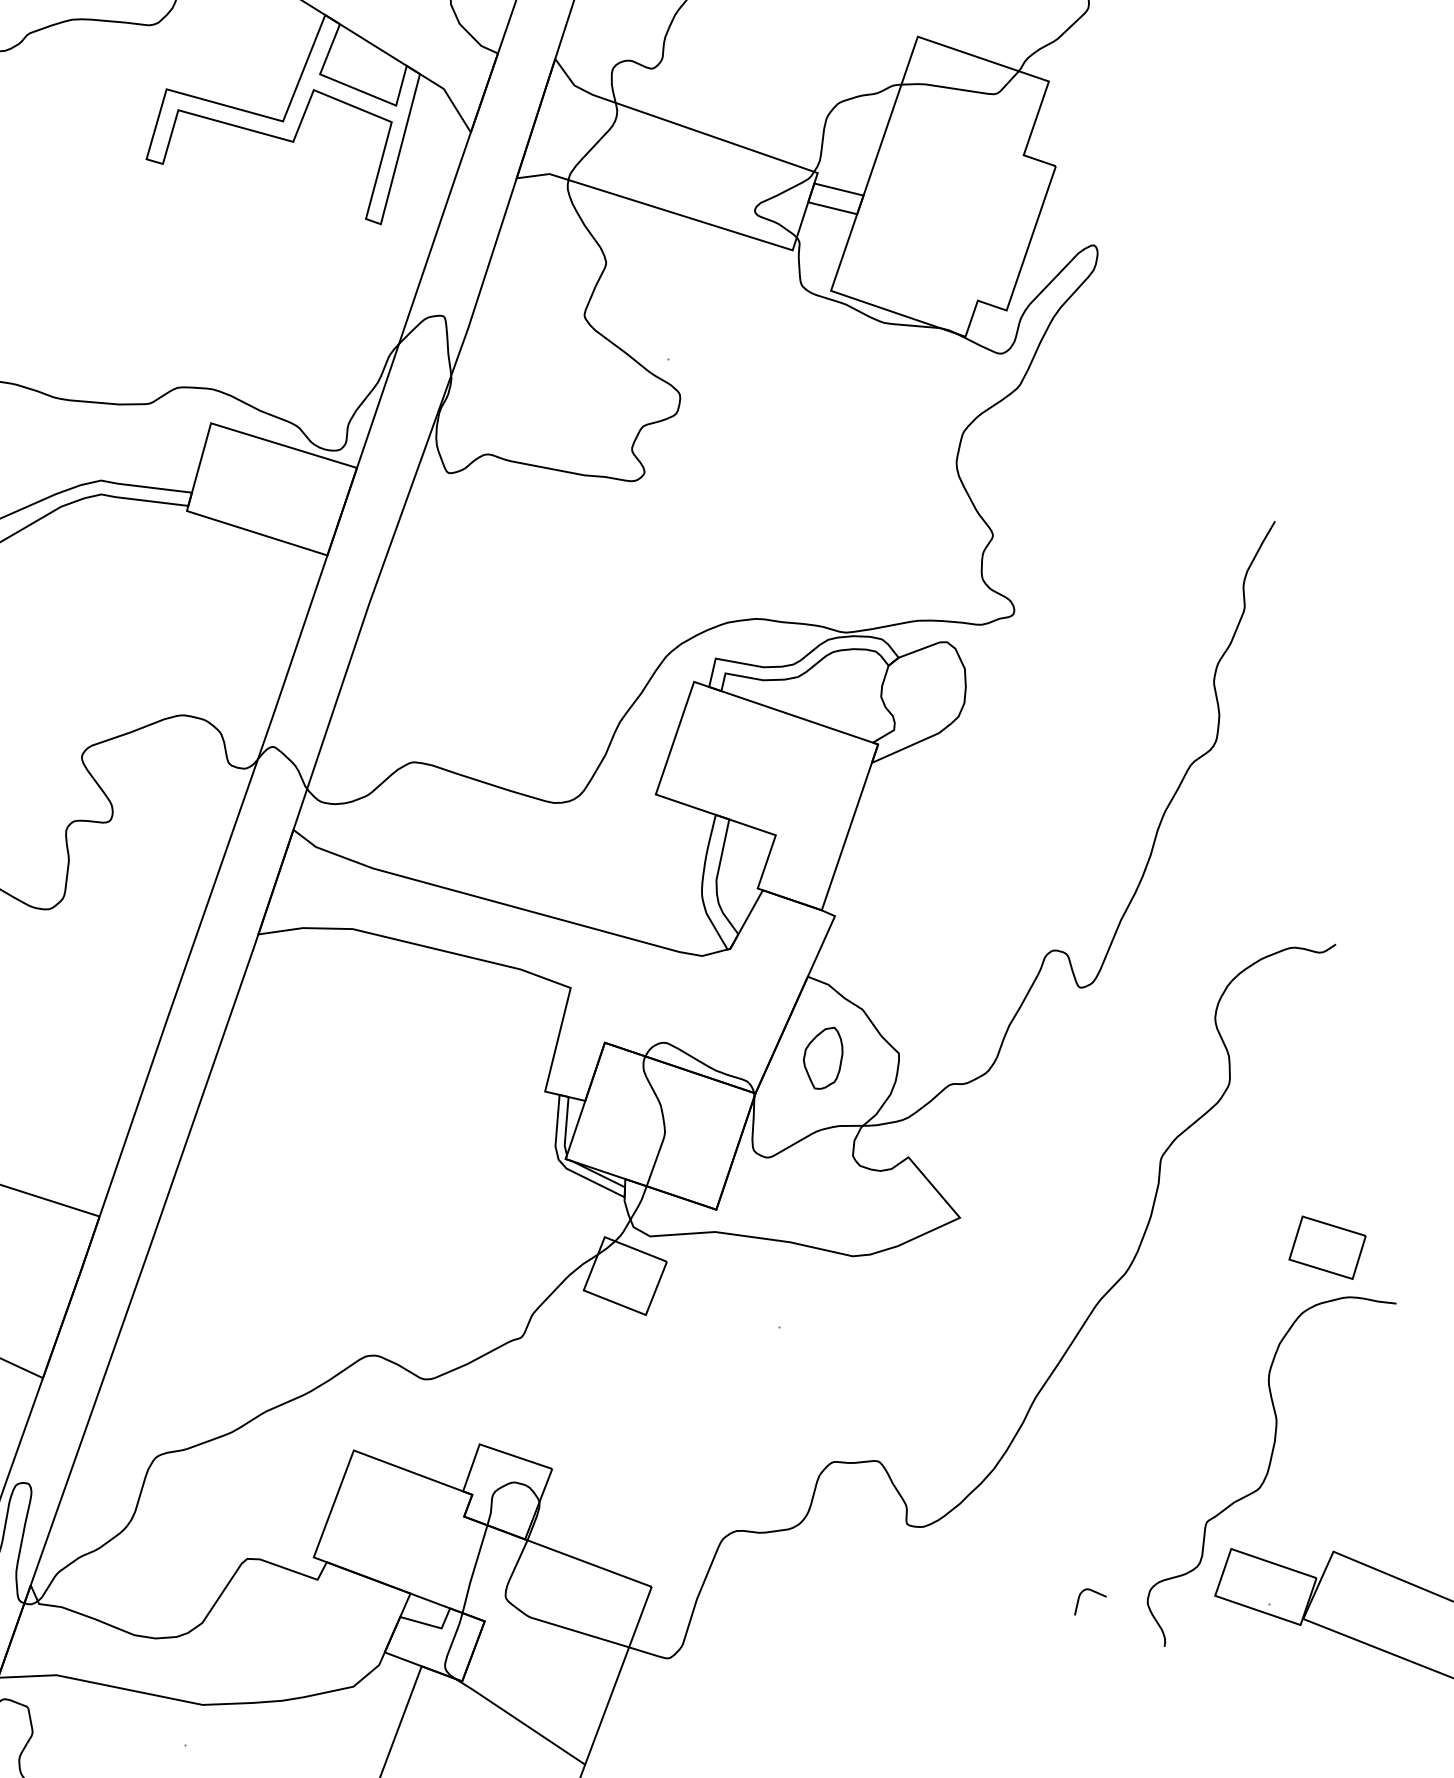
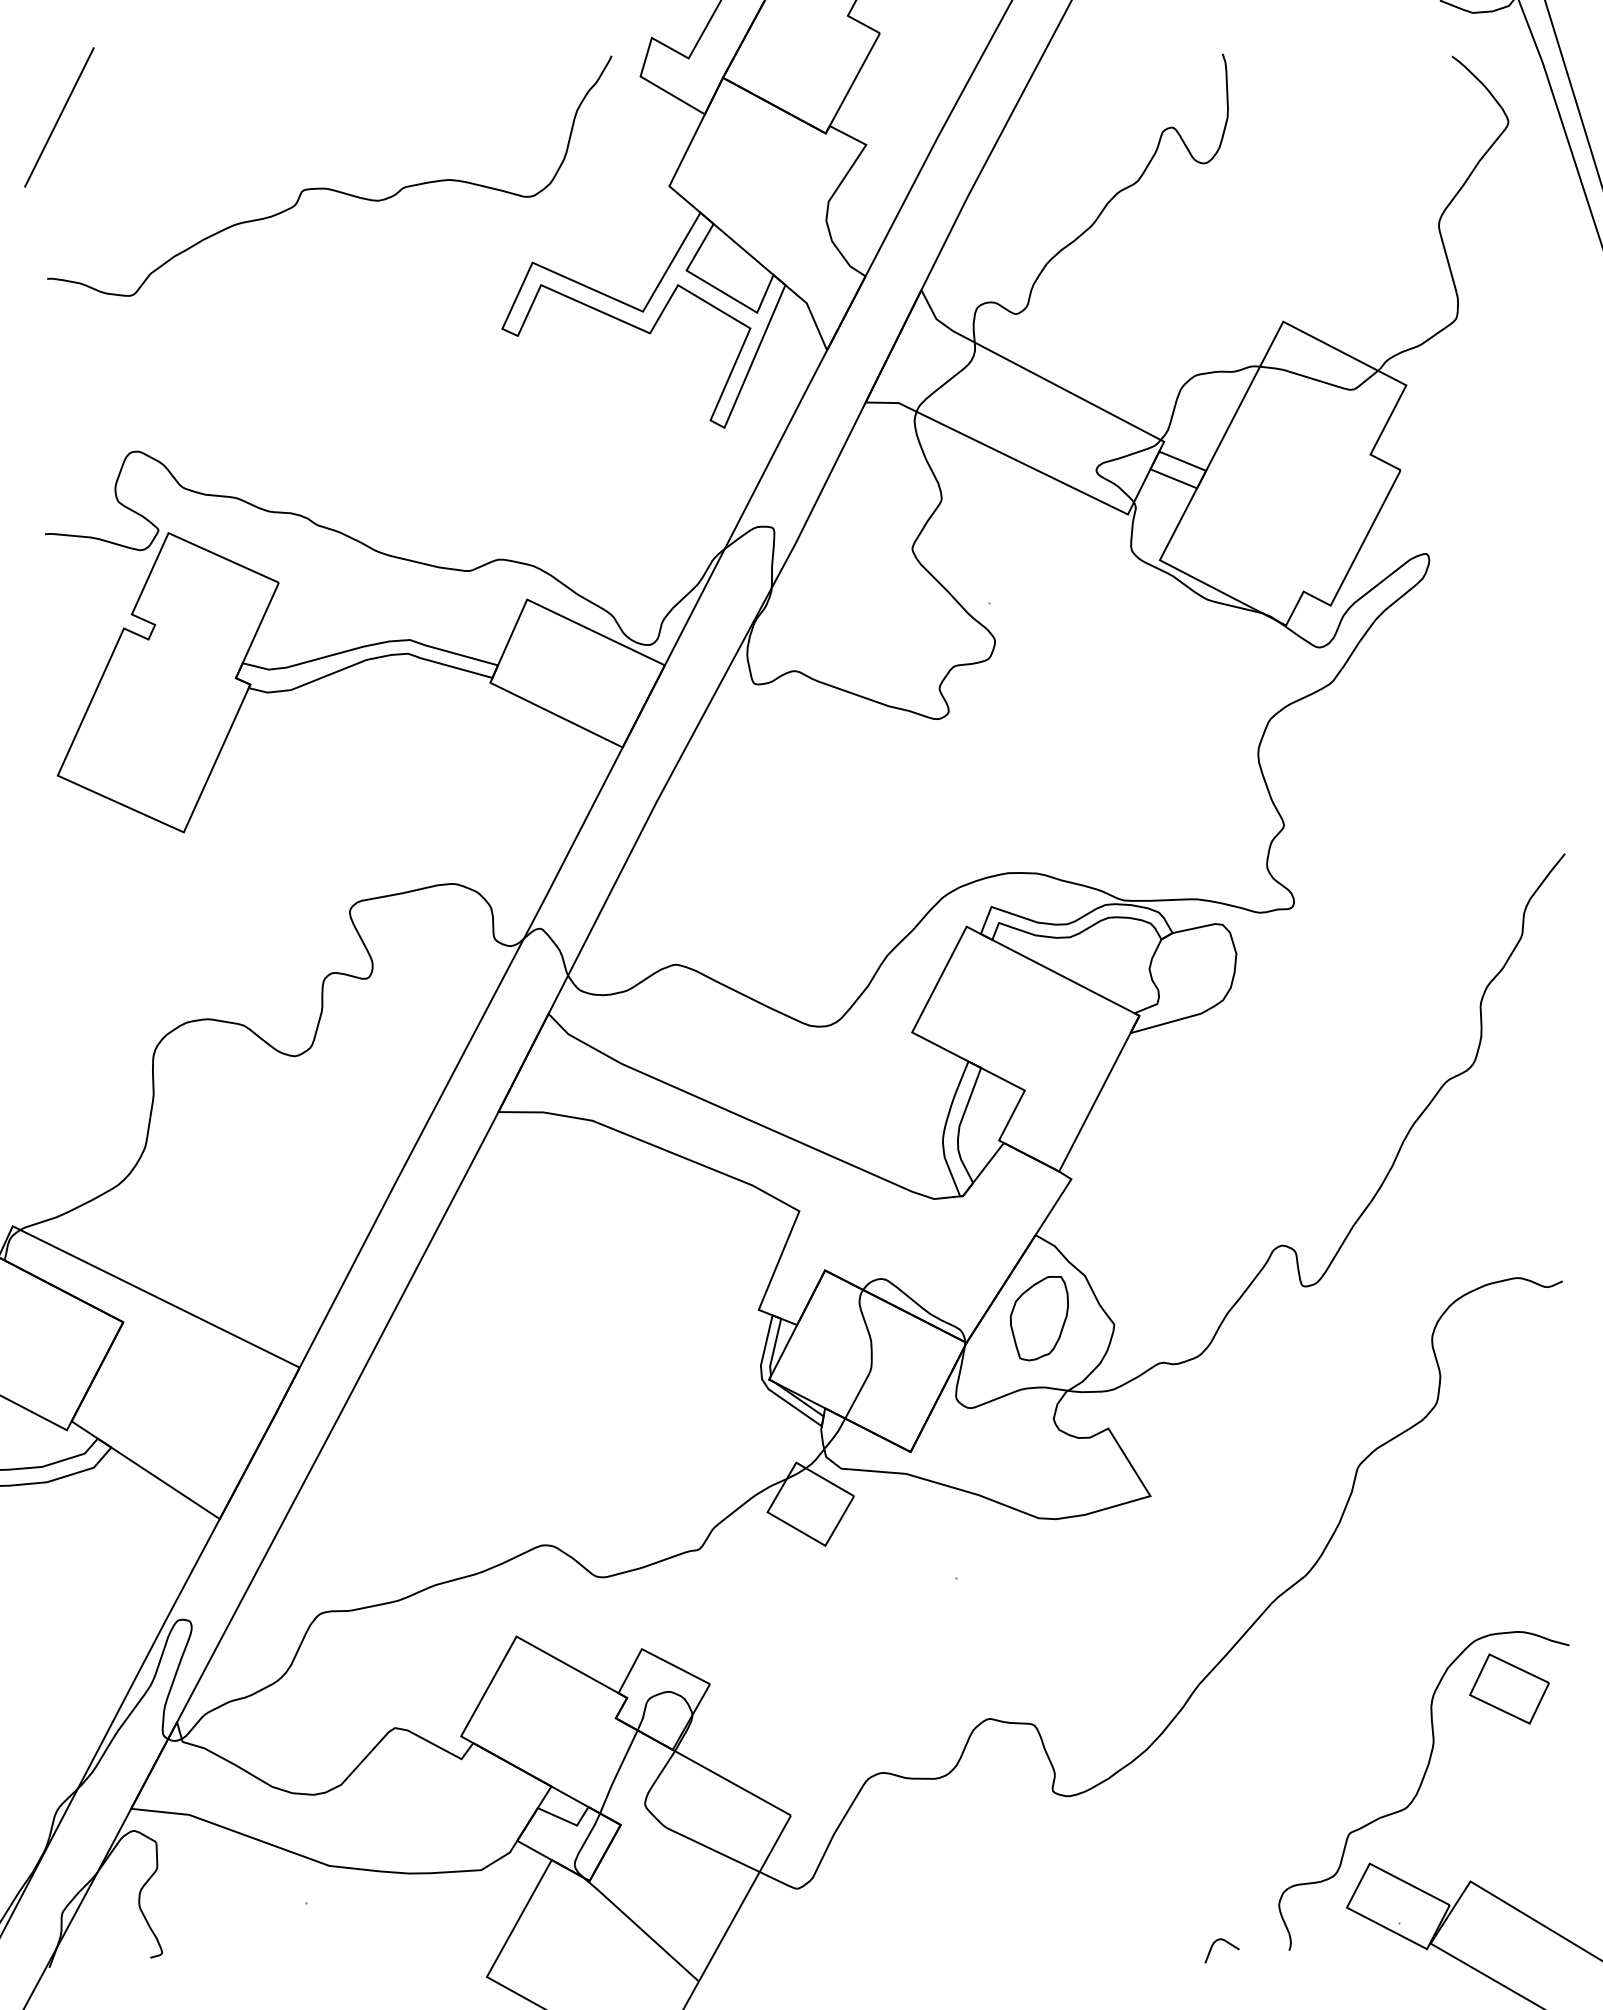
part: (823, 1058) -> (1038, 1318), size x1.43
part: (1327, 1247) -> (1509, 1688), moved
curve: (1091, 1591) -> (1225, 1942), moved

